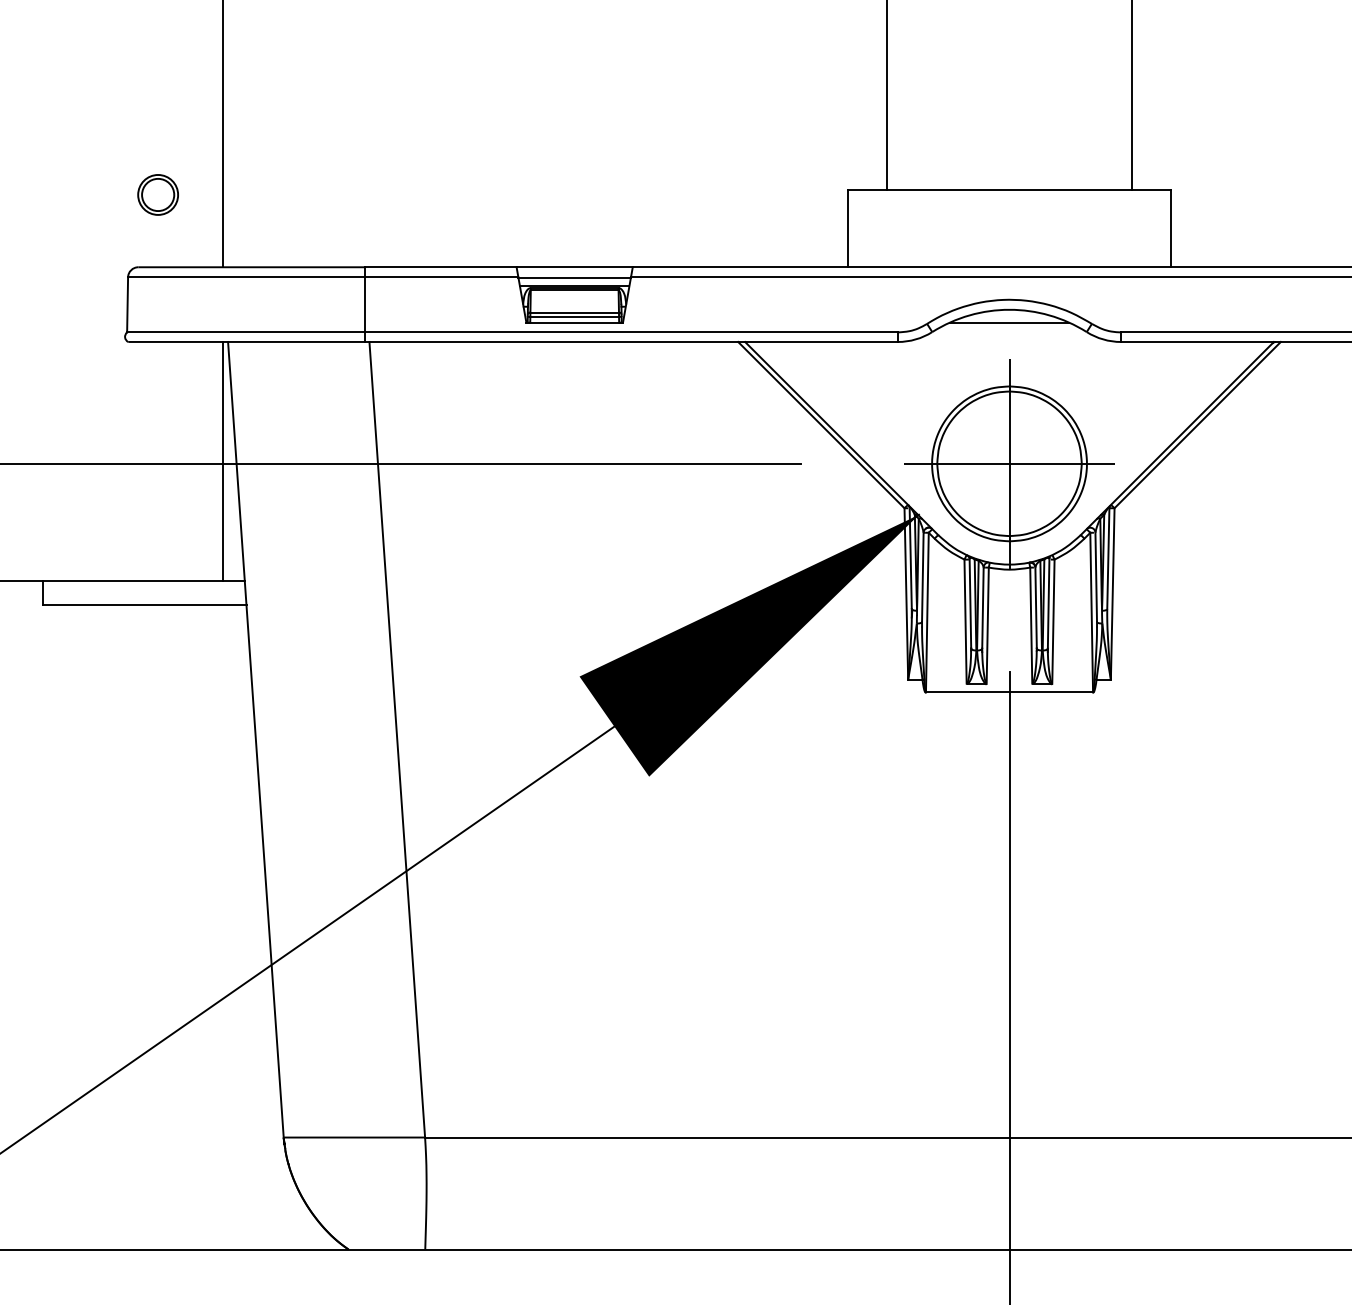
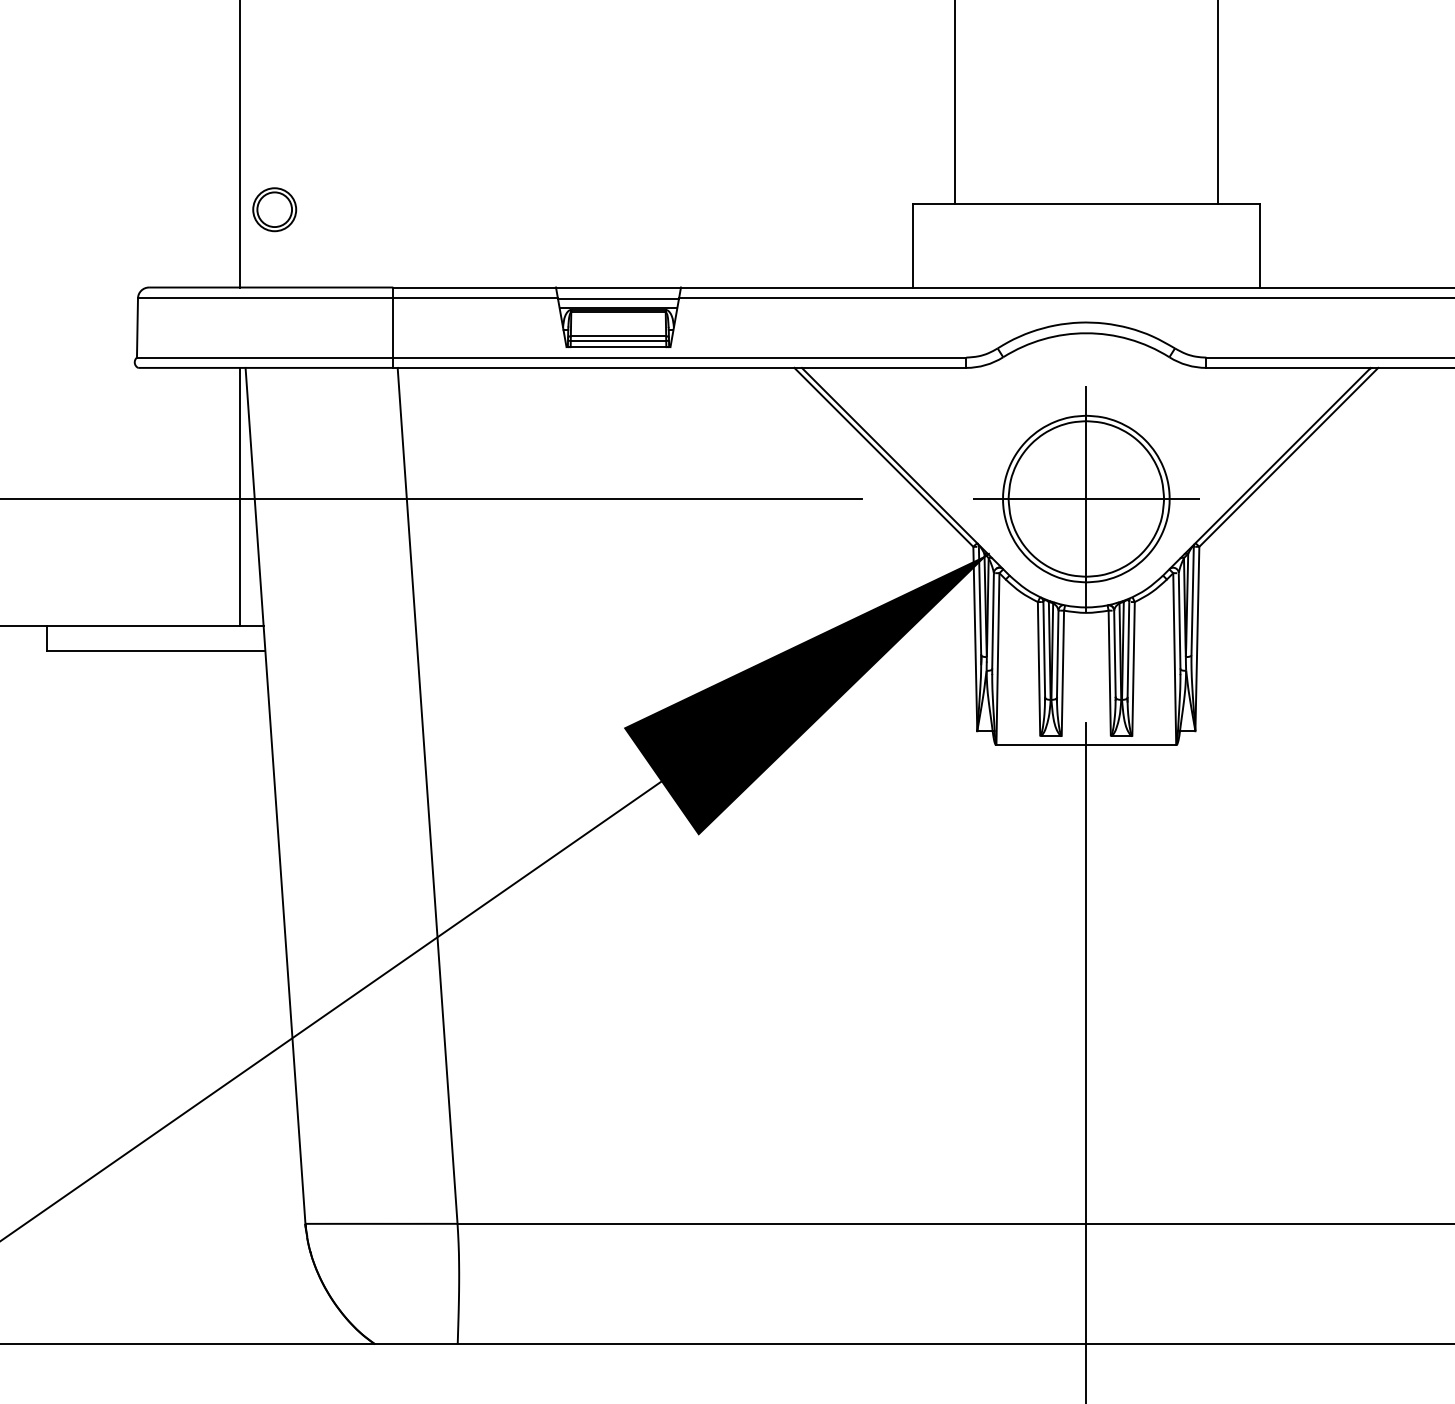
part: (157, 194) -> (274, 209), moved
line: (1009, 322) -> (1086, 346), removed

